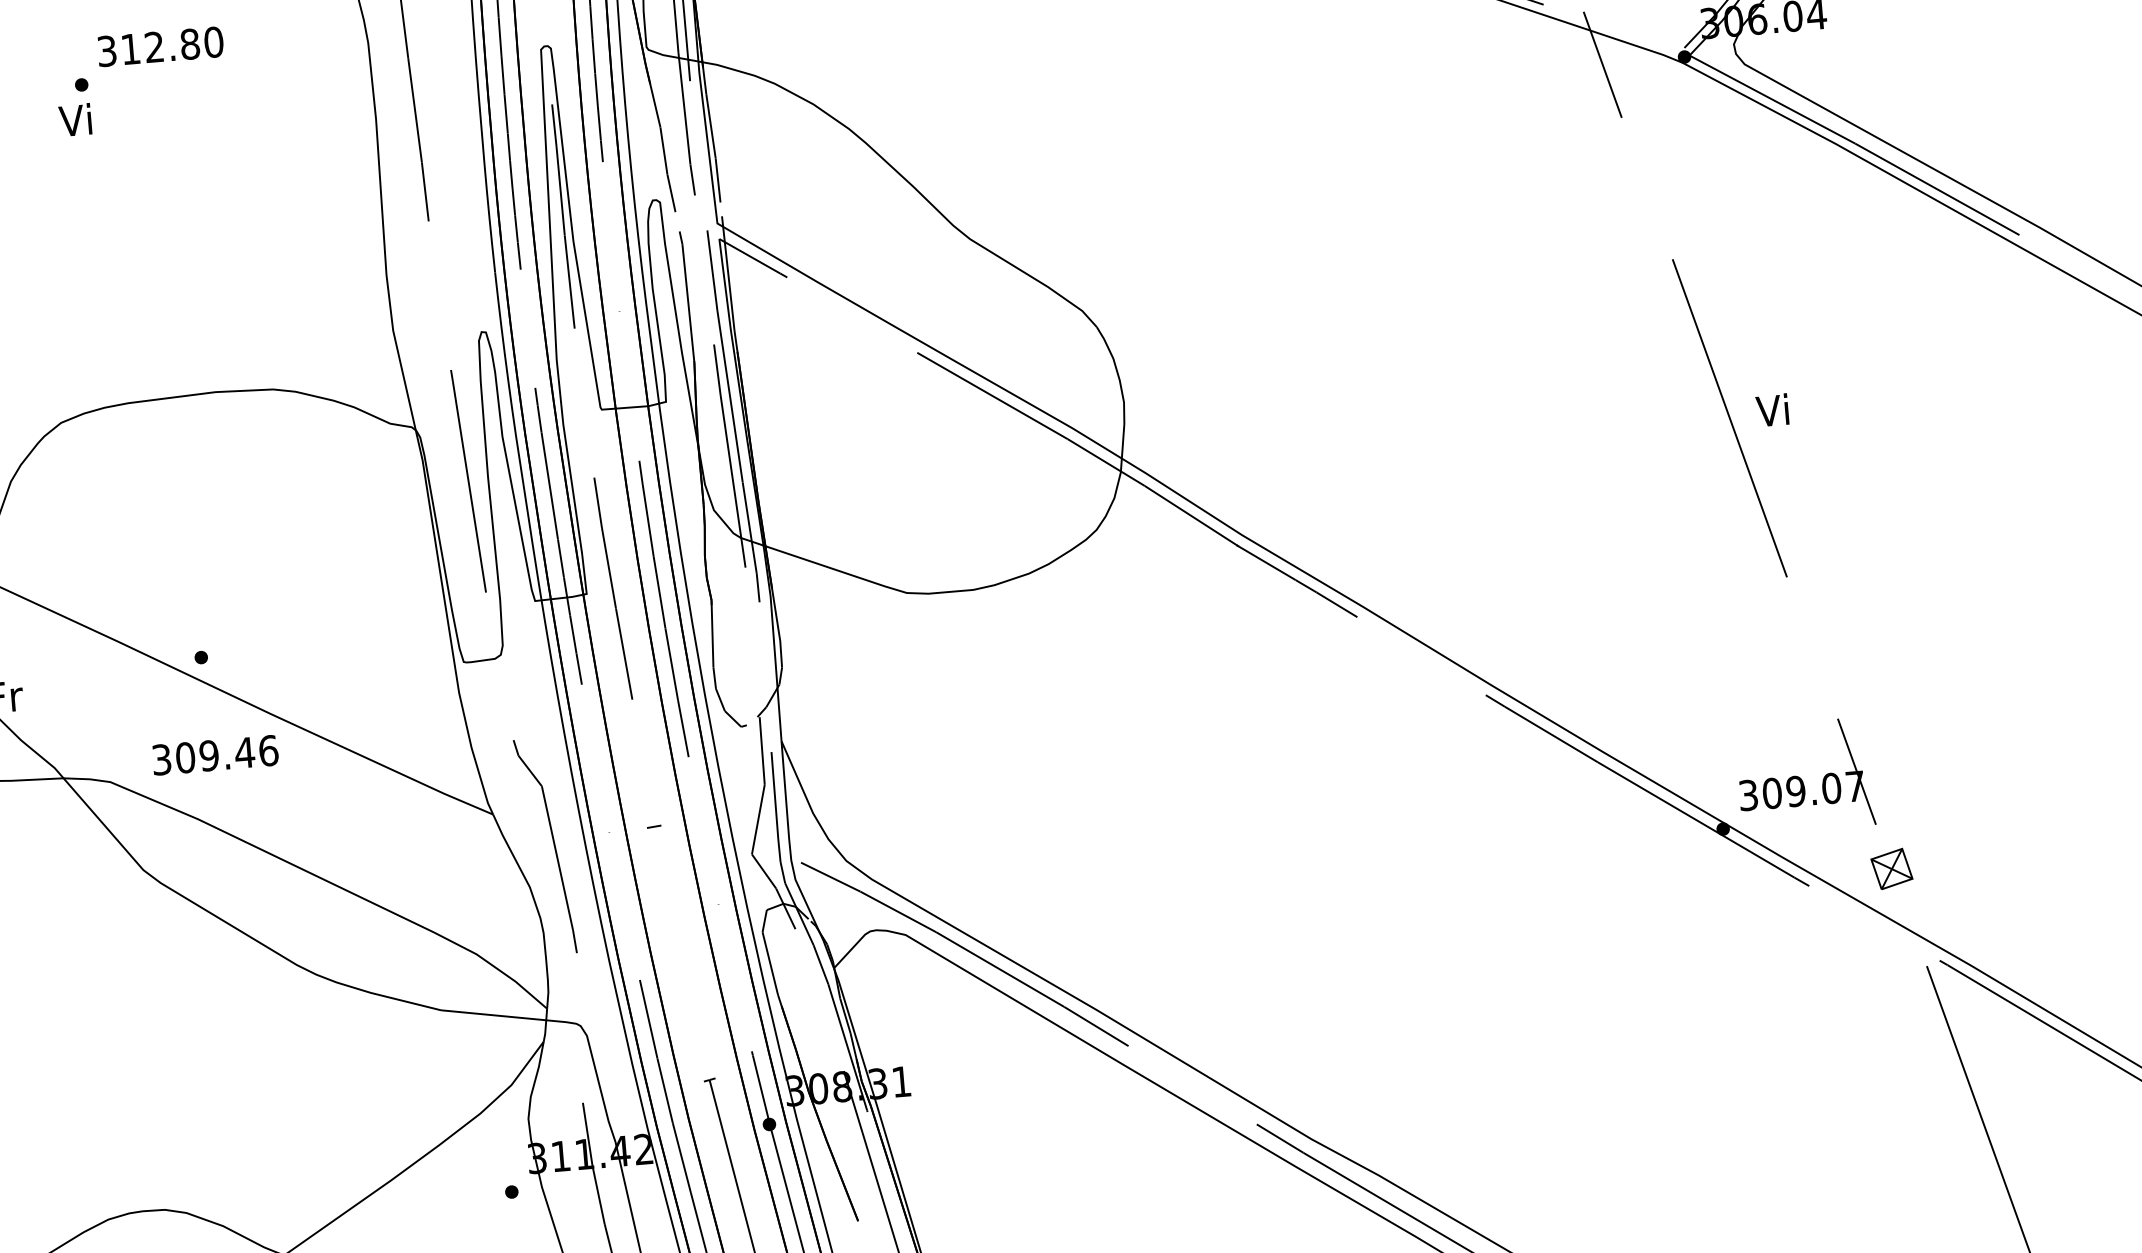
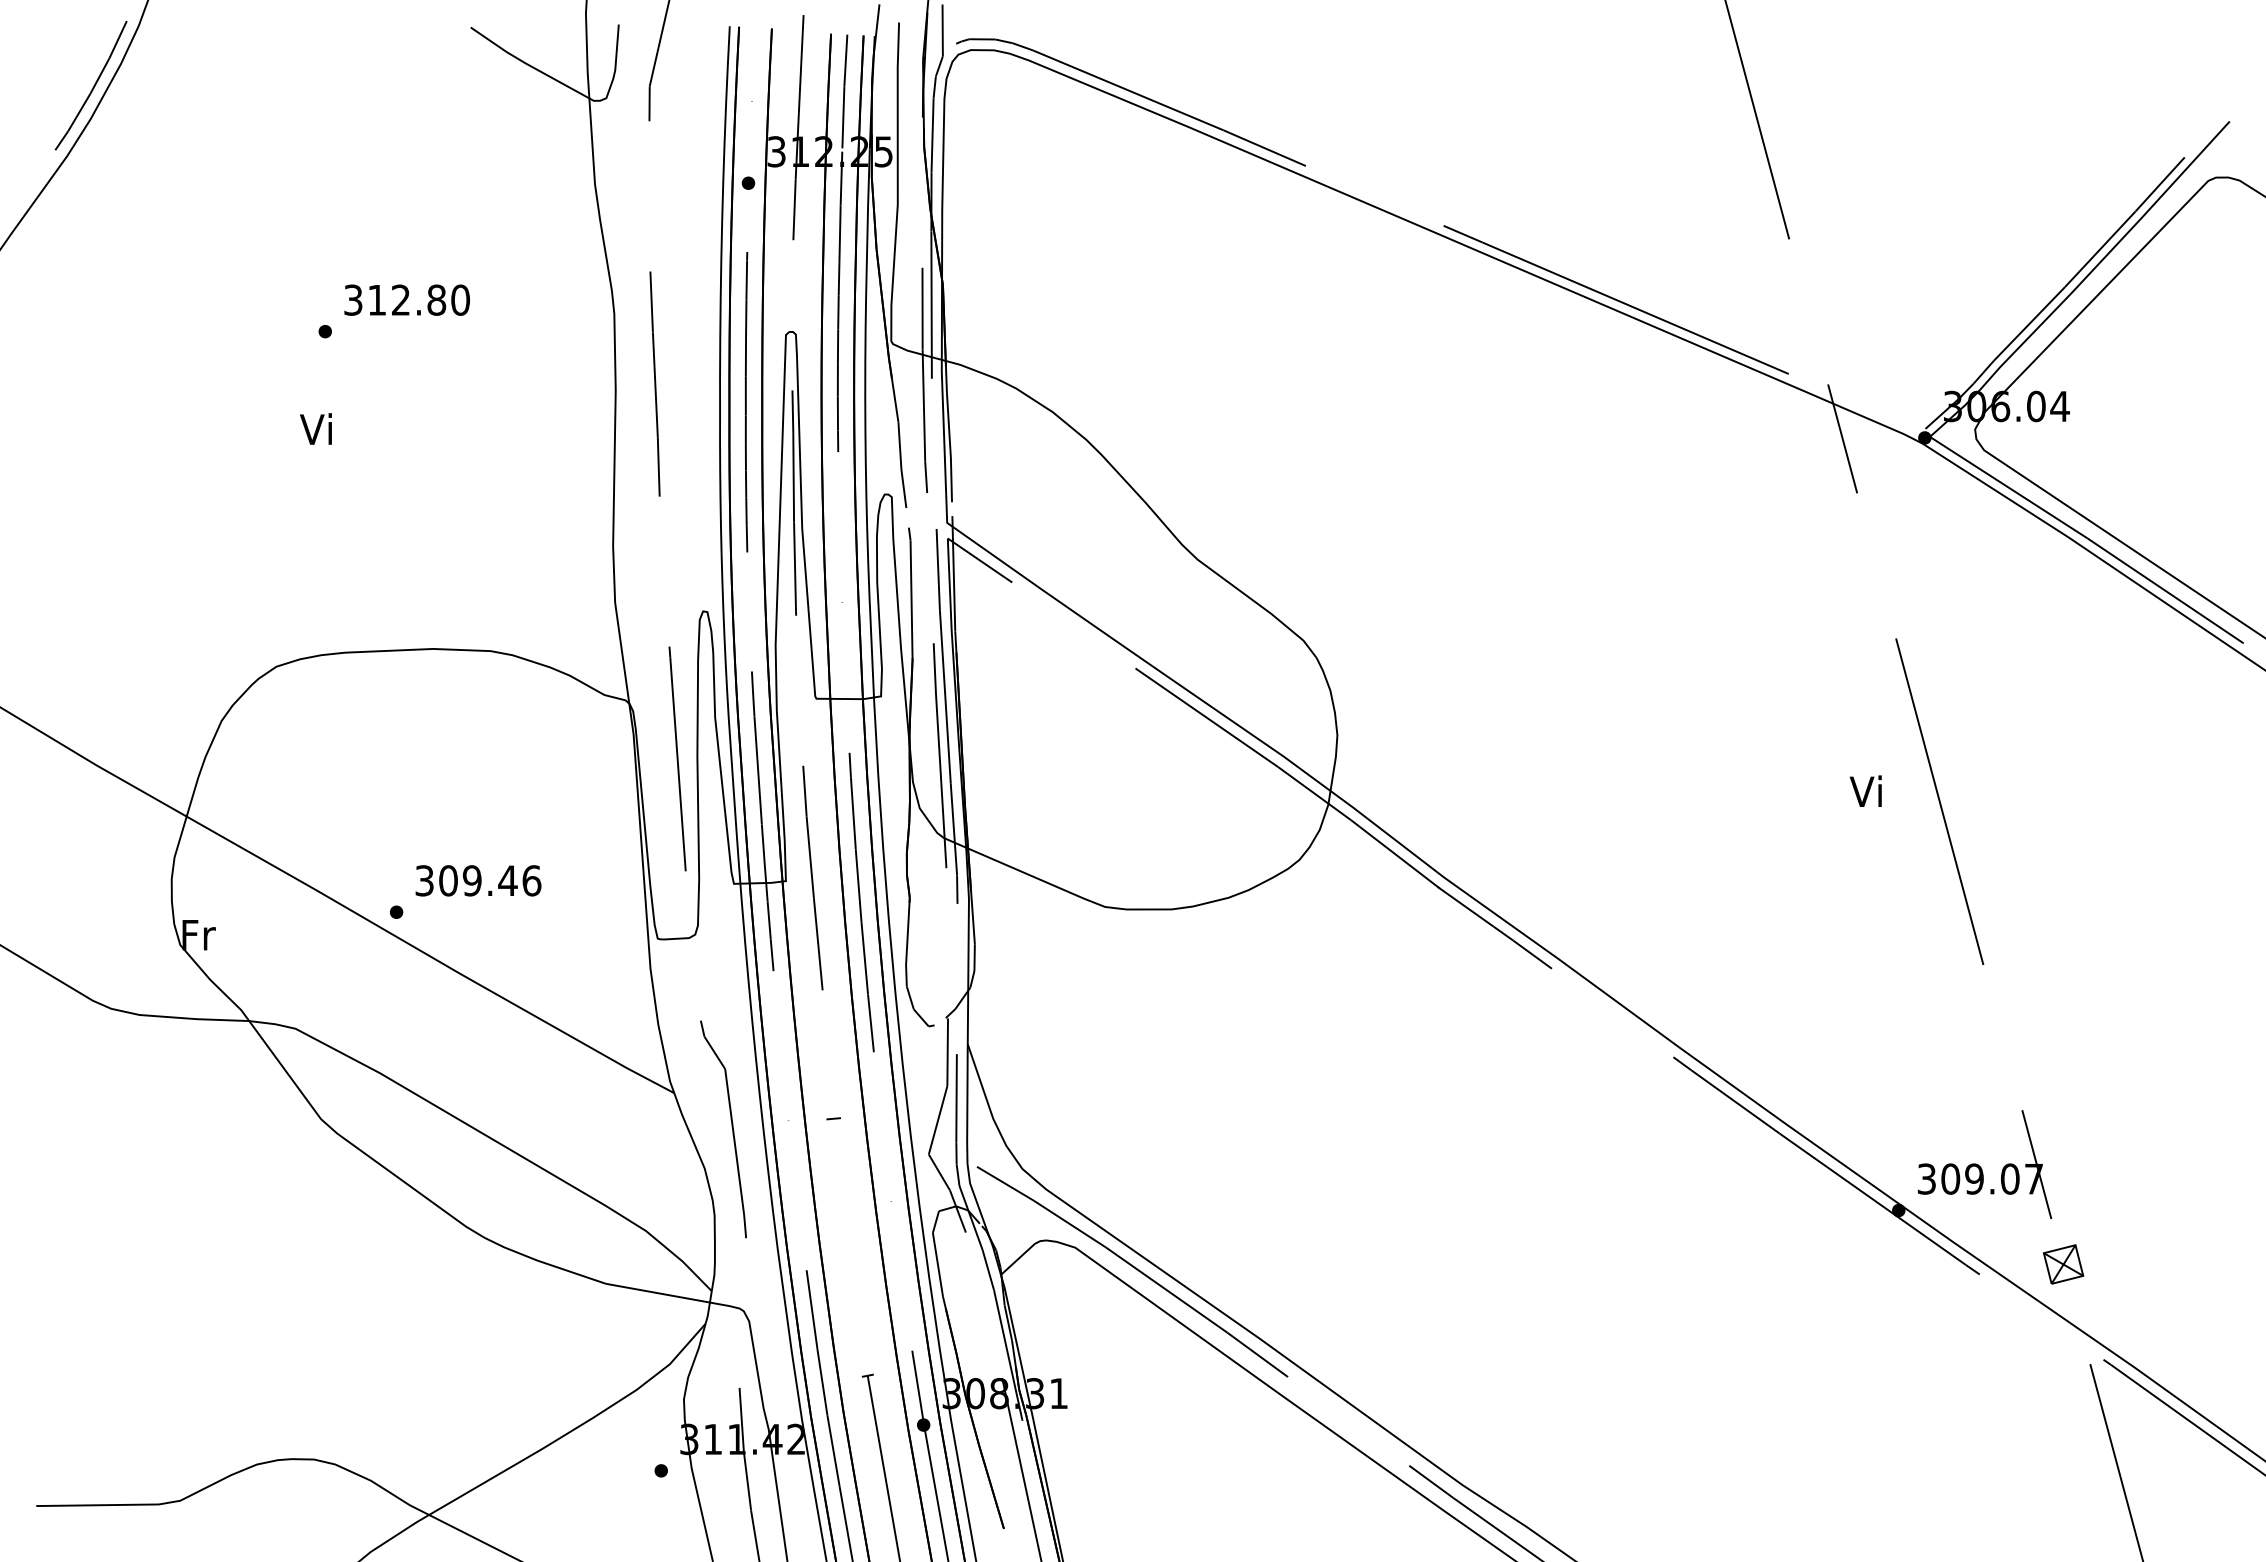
text: (74, 119) -> (315, 428), moved
text: (1772, 409) -> (1865, 790), moved
text: (215, 754) -> (478, 880), moved

